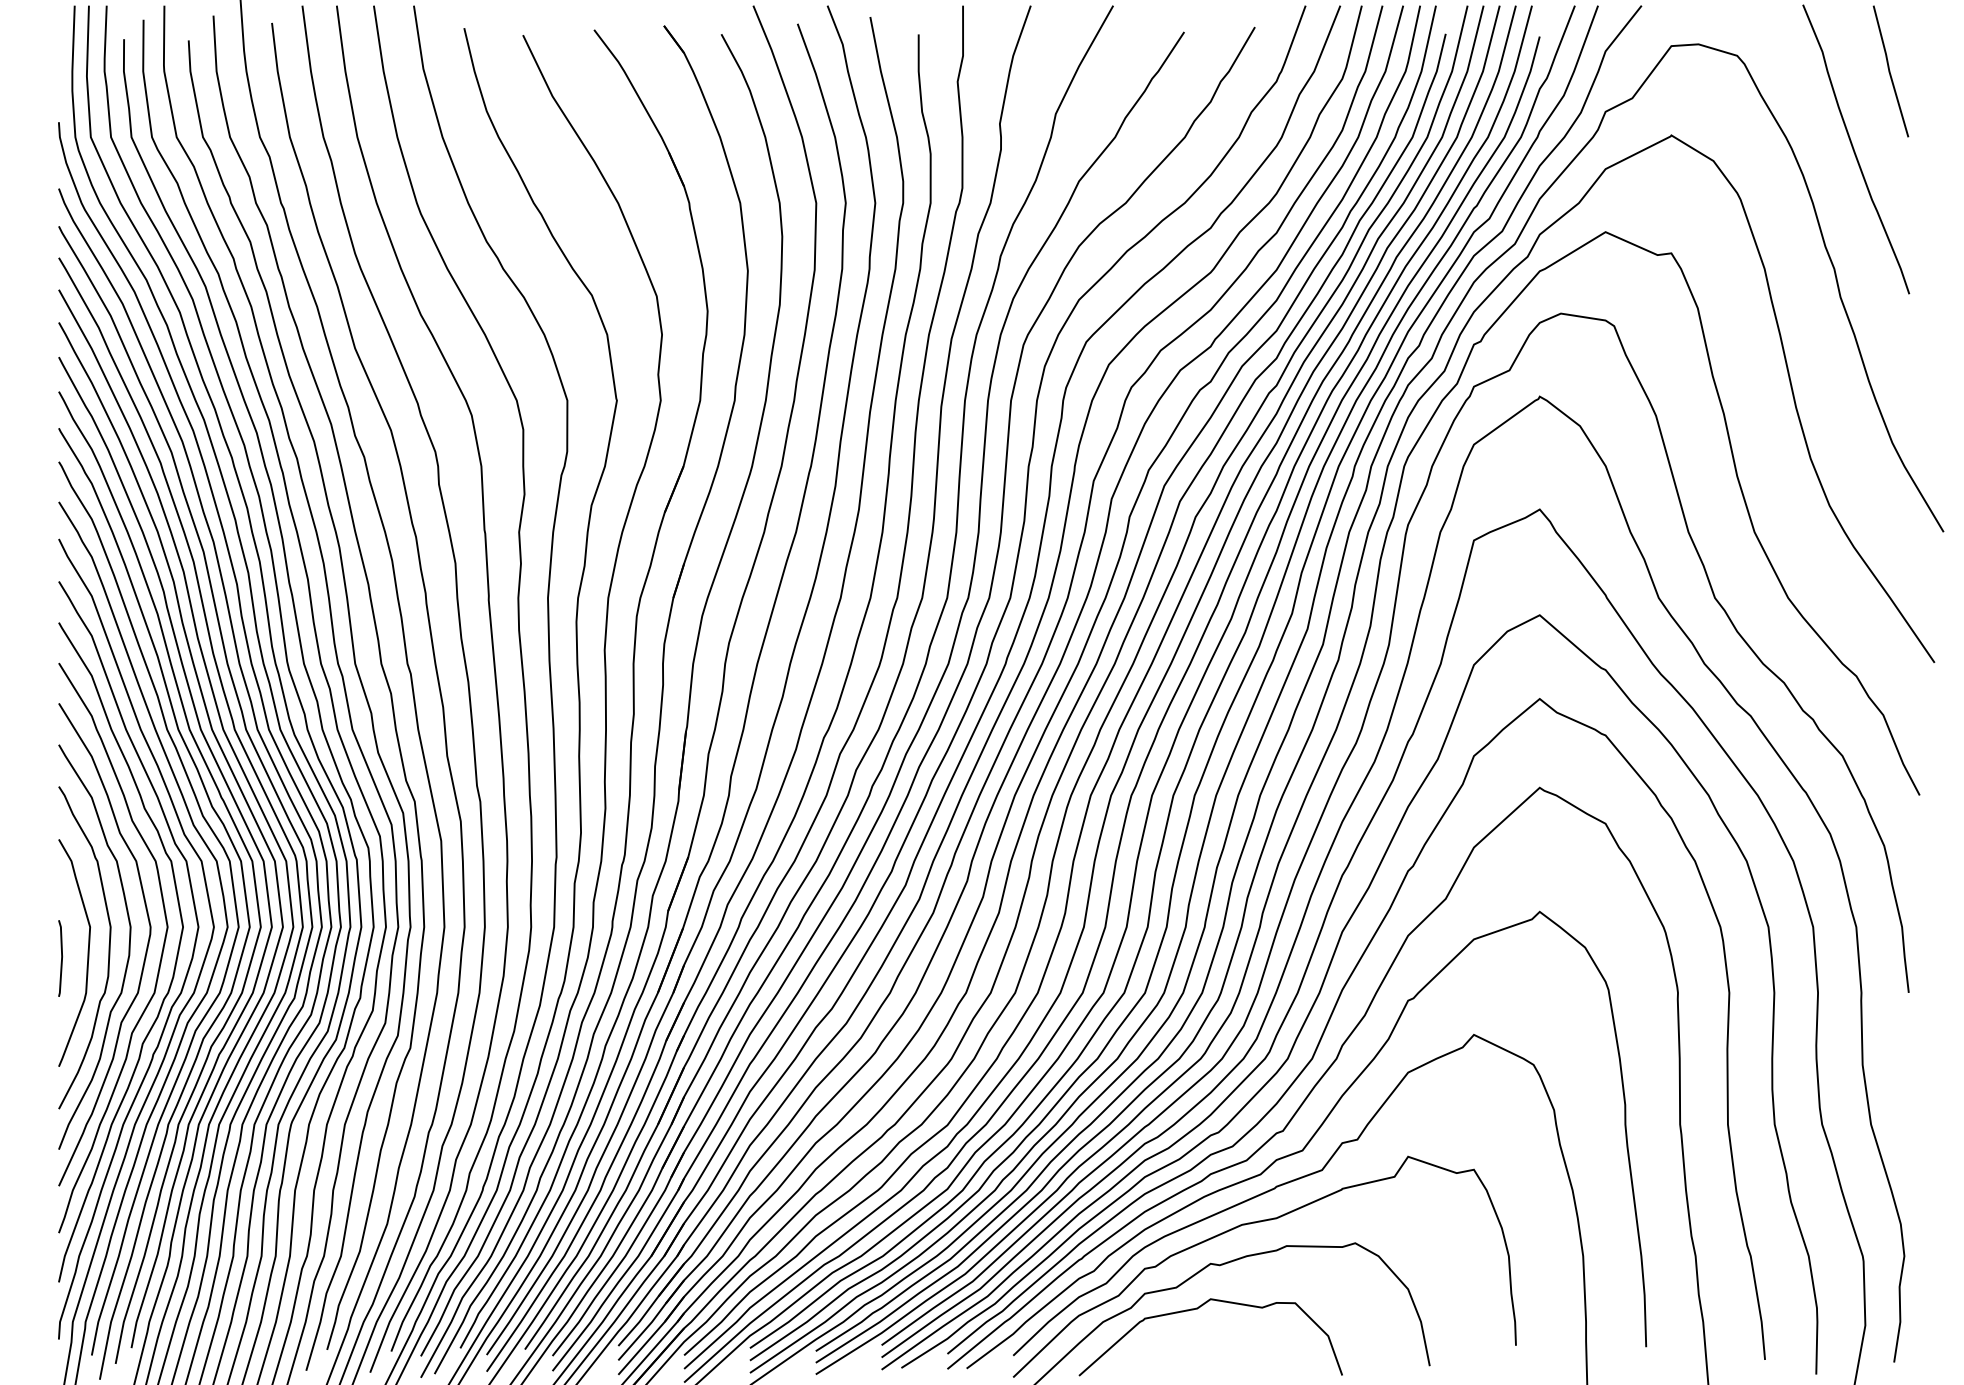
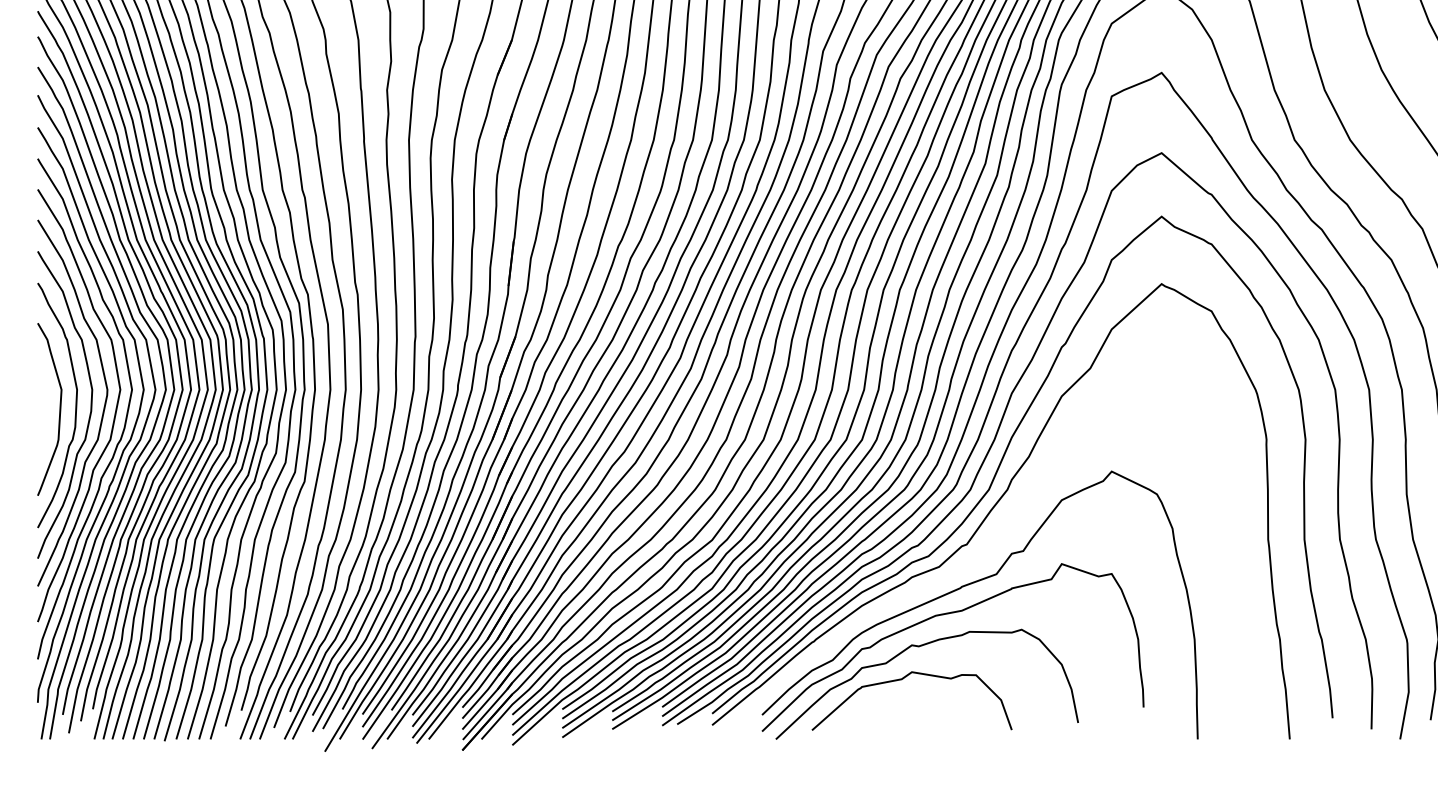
line: (61, 958) -> (39, 413), removed
curve: (1308, 1140) -> (986, 551), removed

